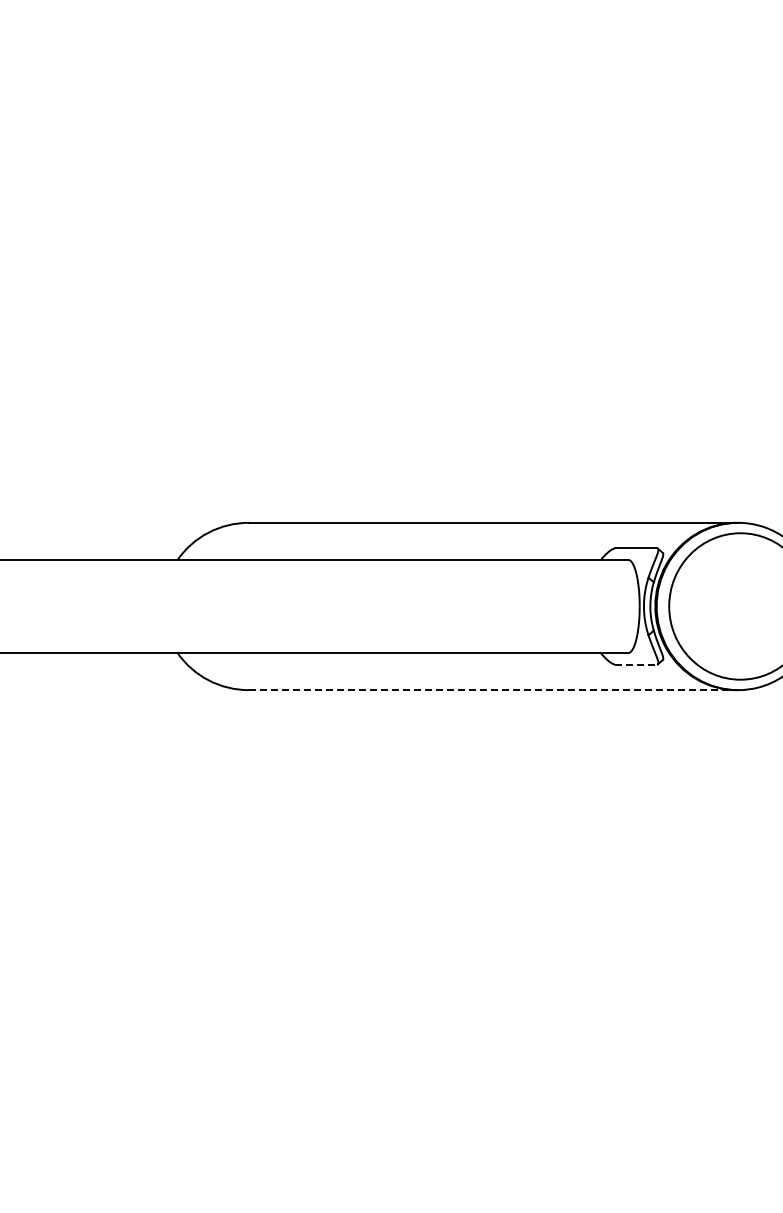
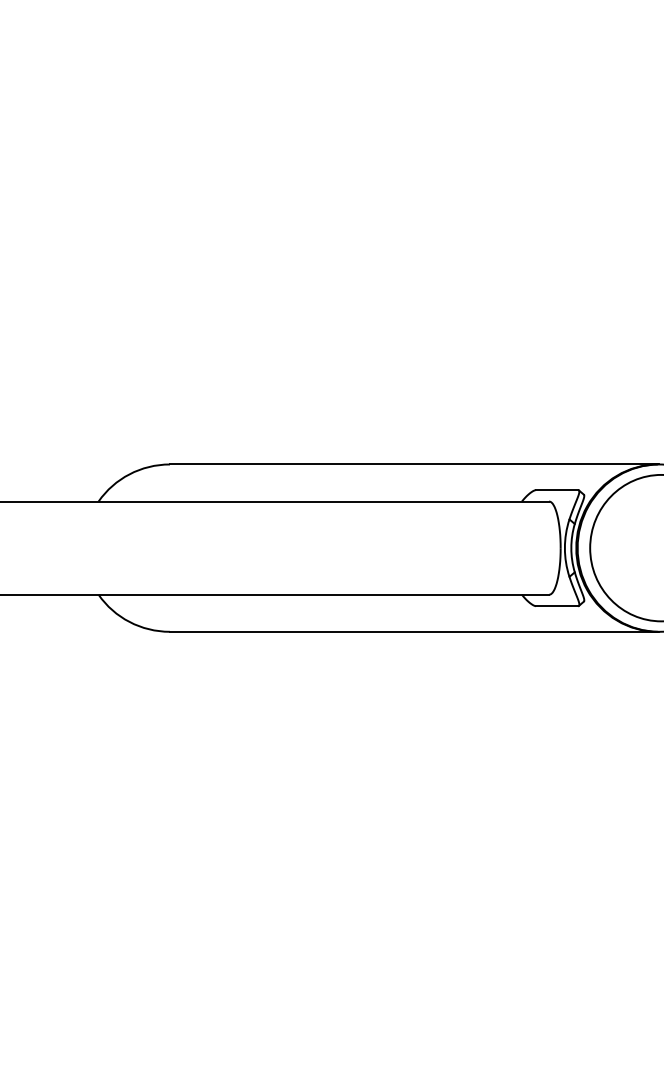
line: (636, 664) -> (557, 606), dashed -> solid
line: (492, 690) -> (413, 632), dashed -> solid

